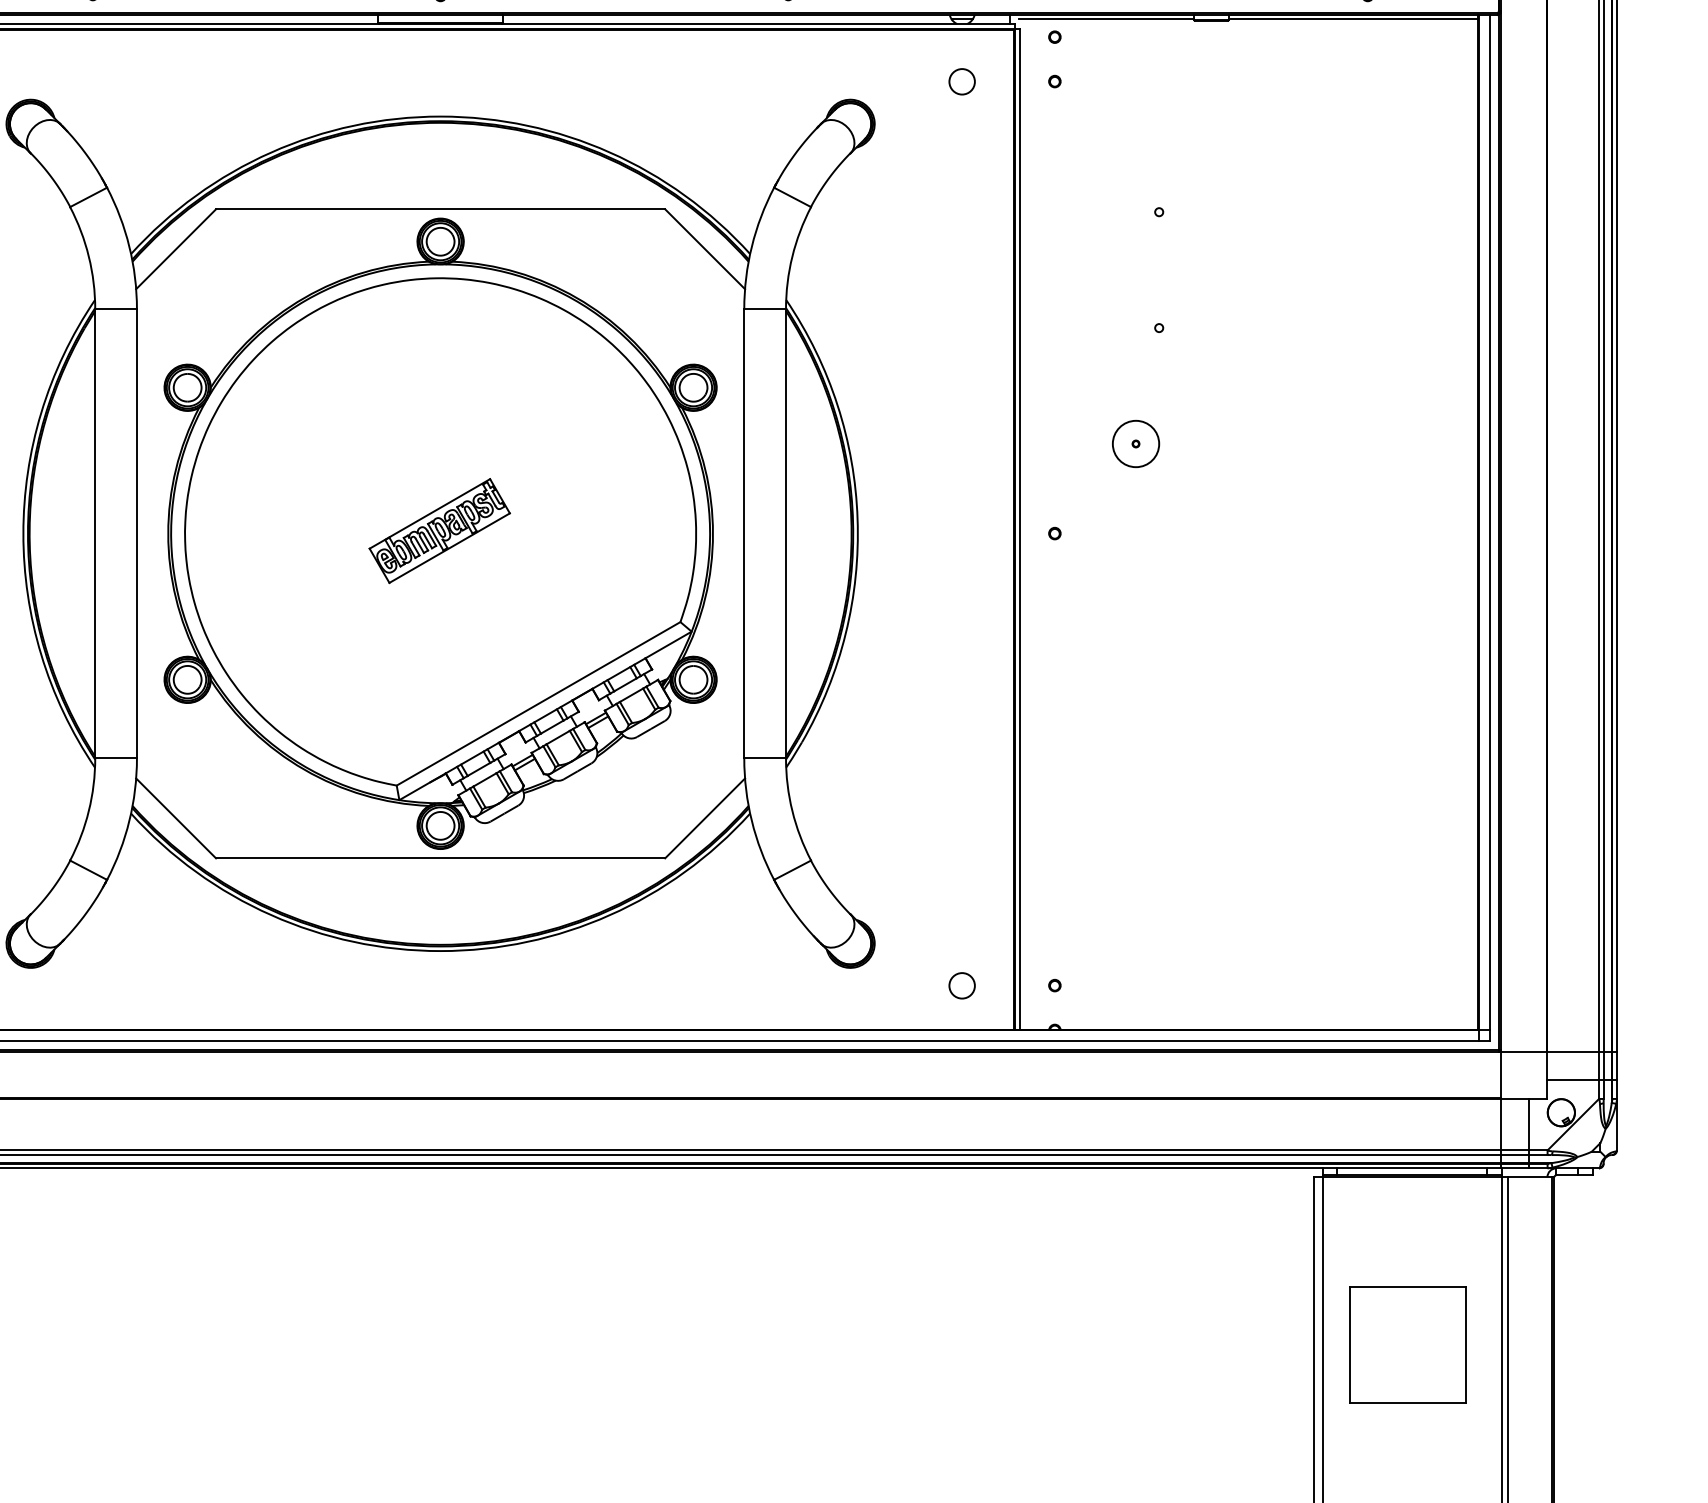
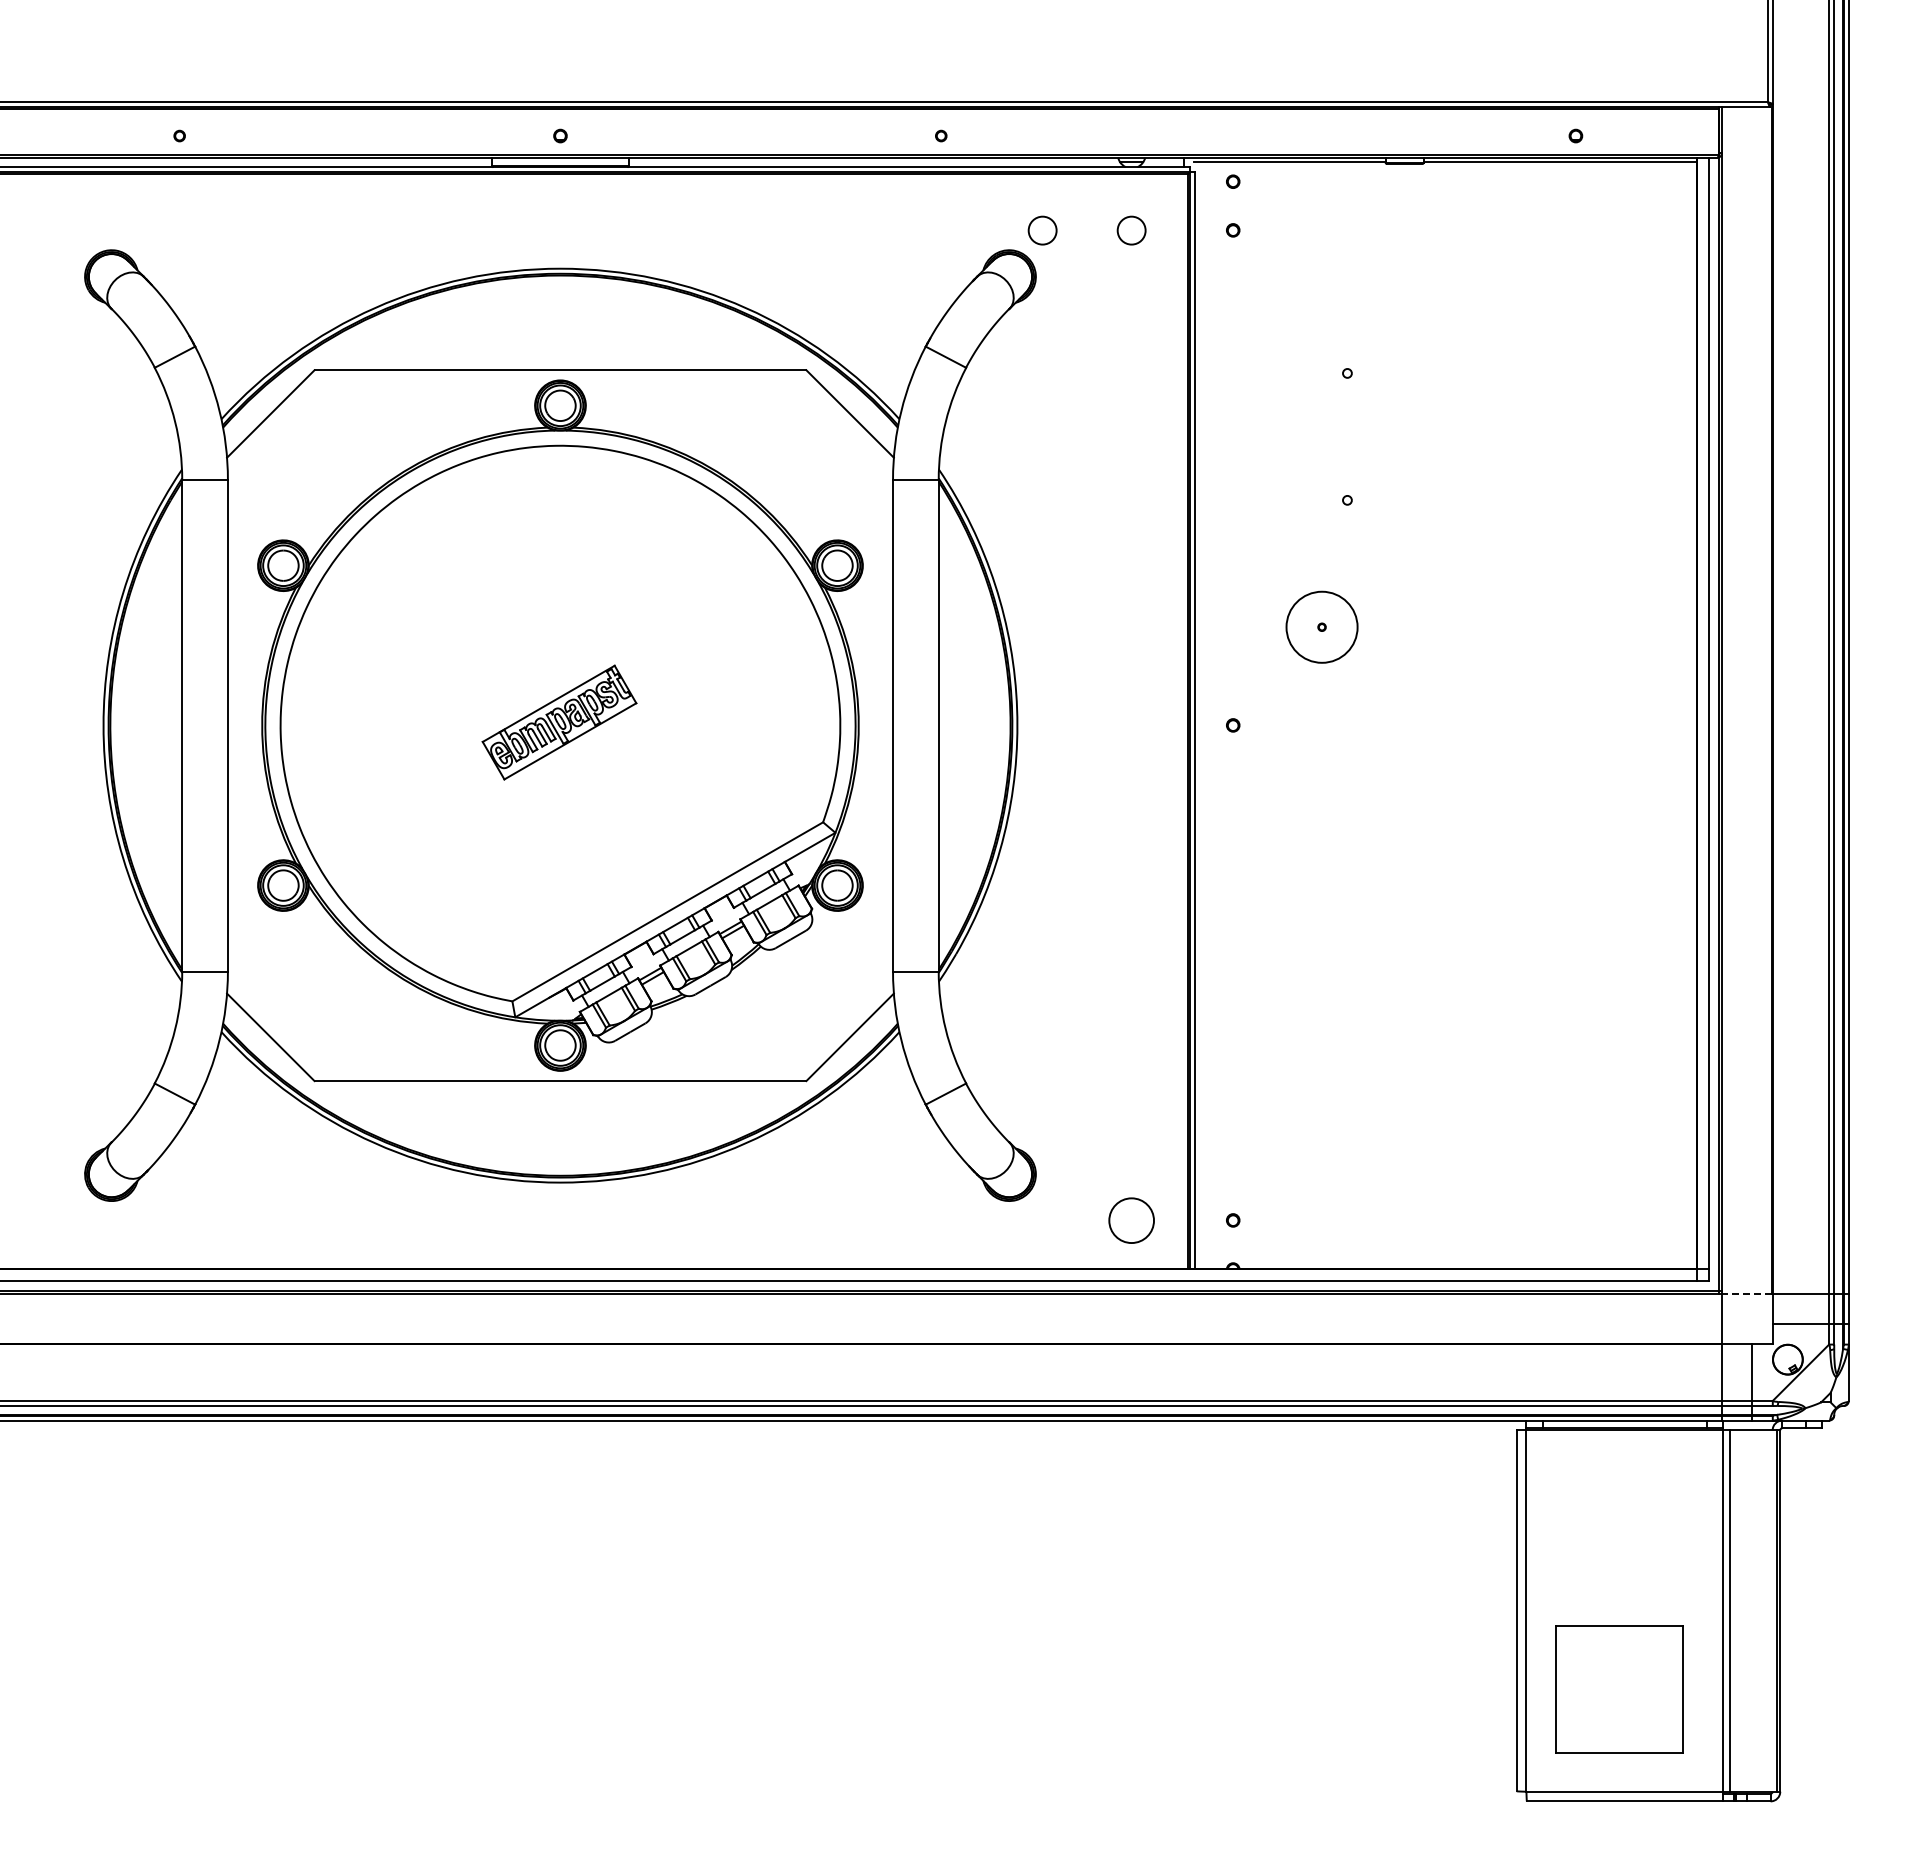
circle: (880, 81) -> (1042, 230), added
circle: (1135, 443) -> (1321, 626), size x1.4
circle: (962, 985) -> (1131, 1220), size x1.6
line: (1523, 1052) -> (1746, 1293), solid -> dashed
part: (1407, 1344) -> (1619, 1689), moved

